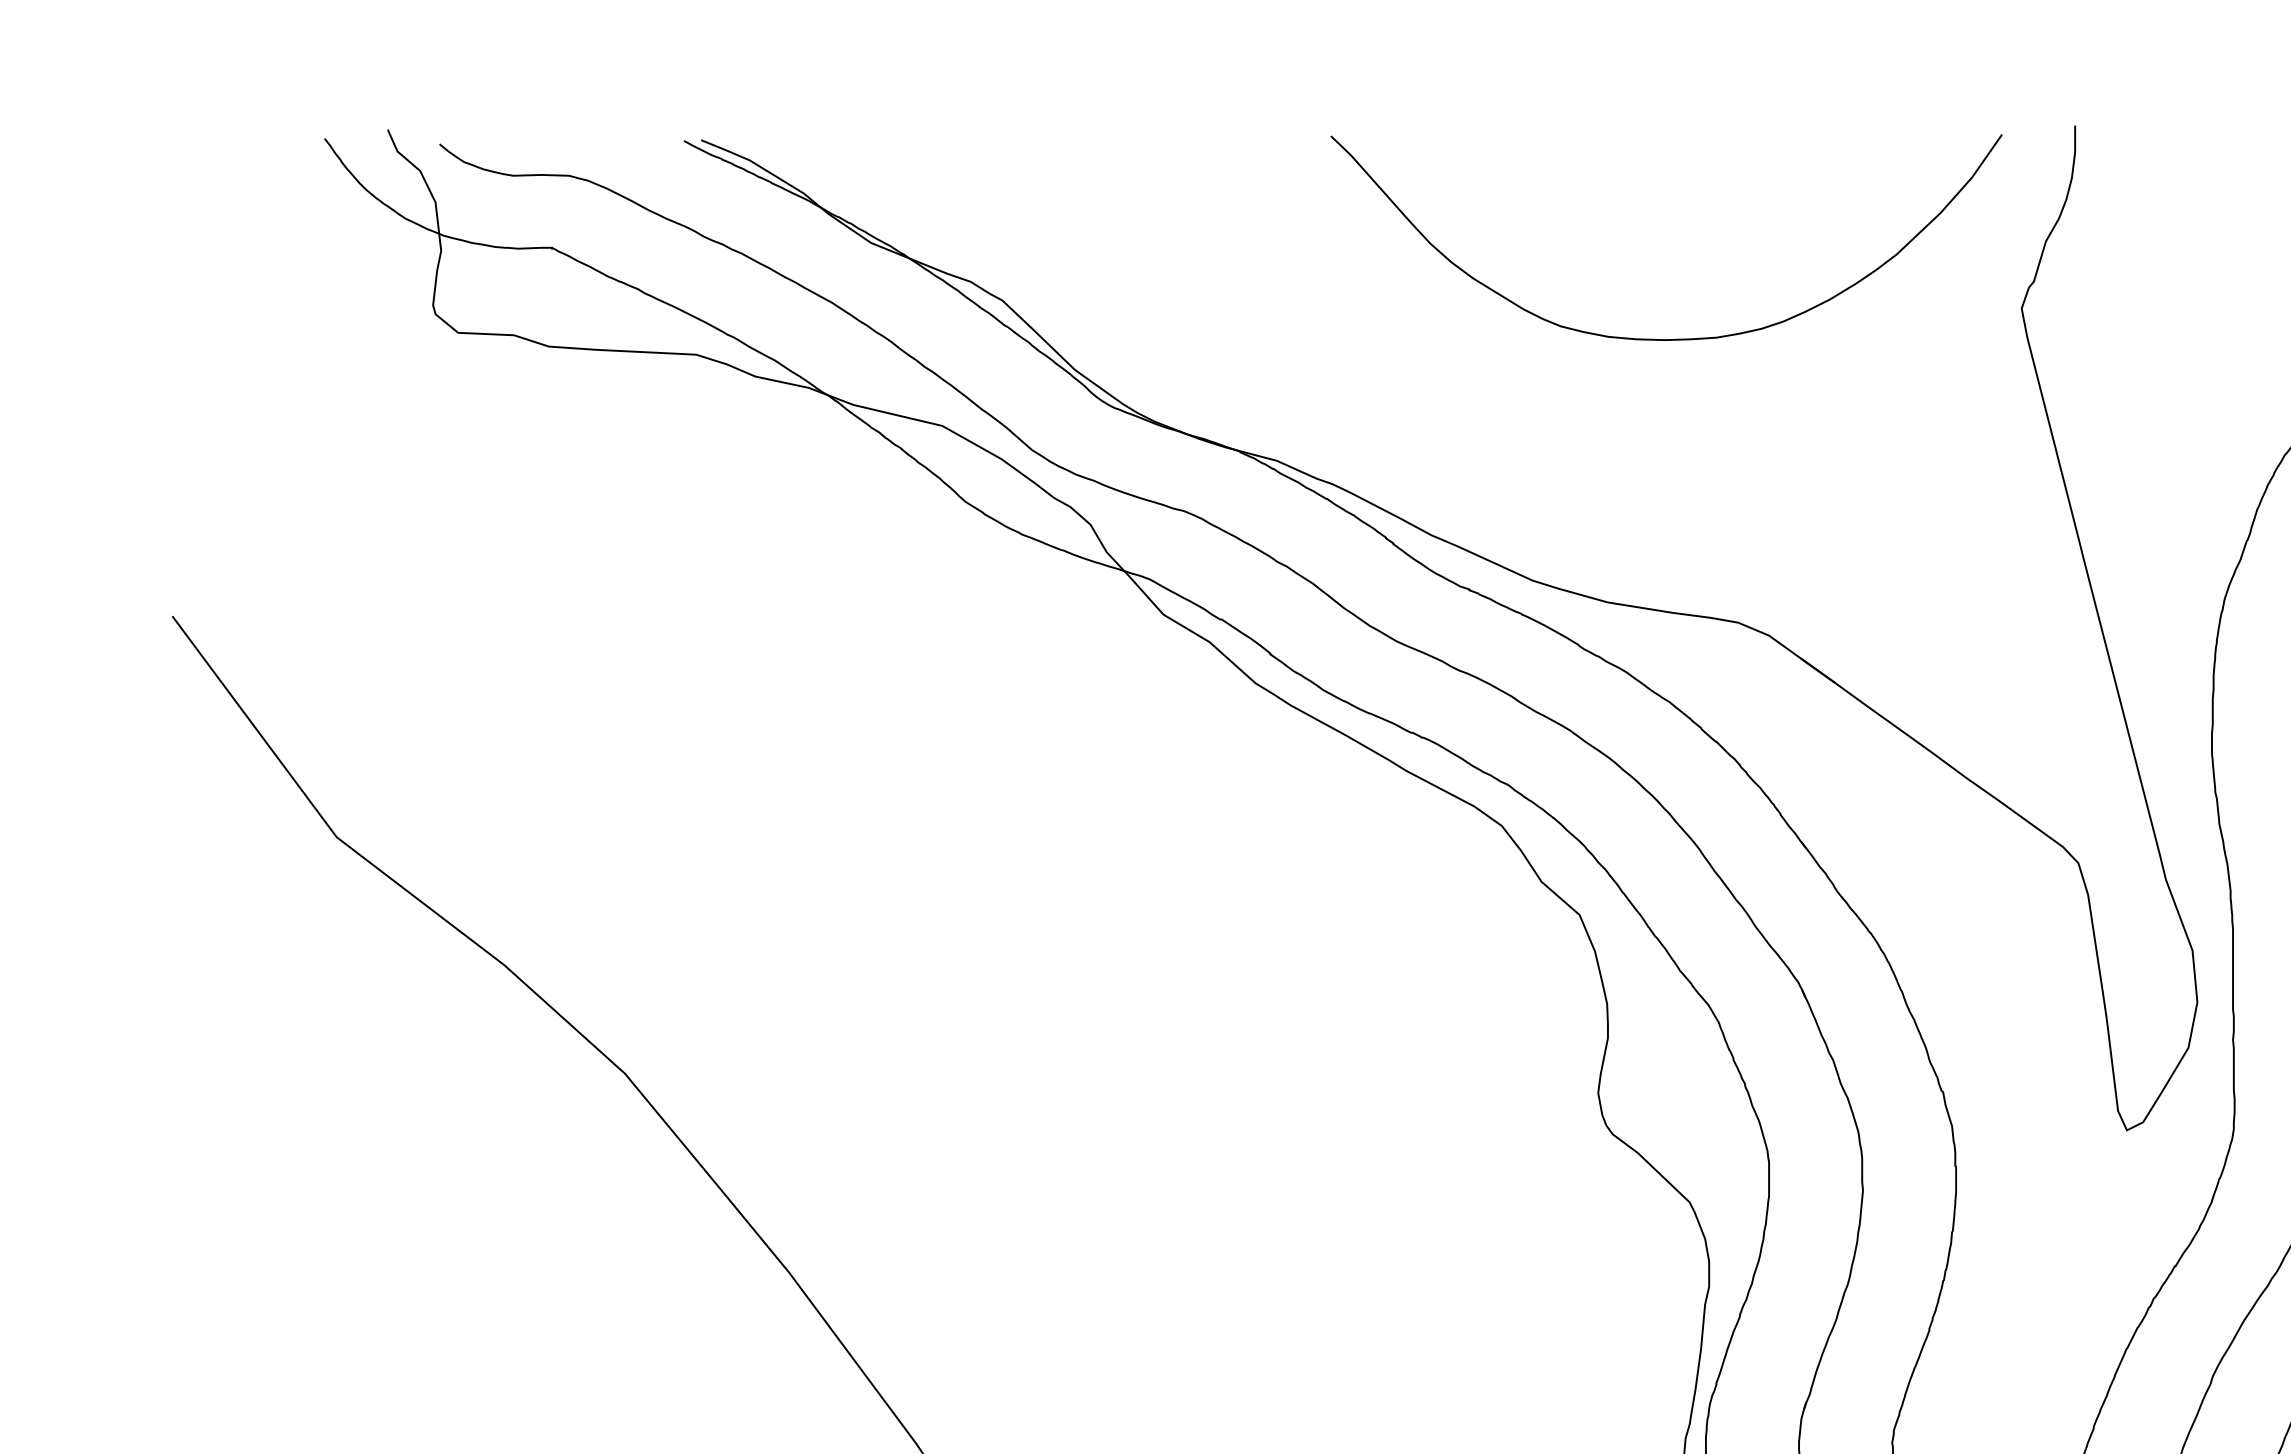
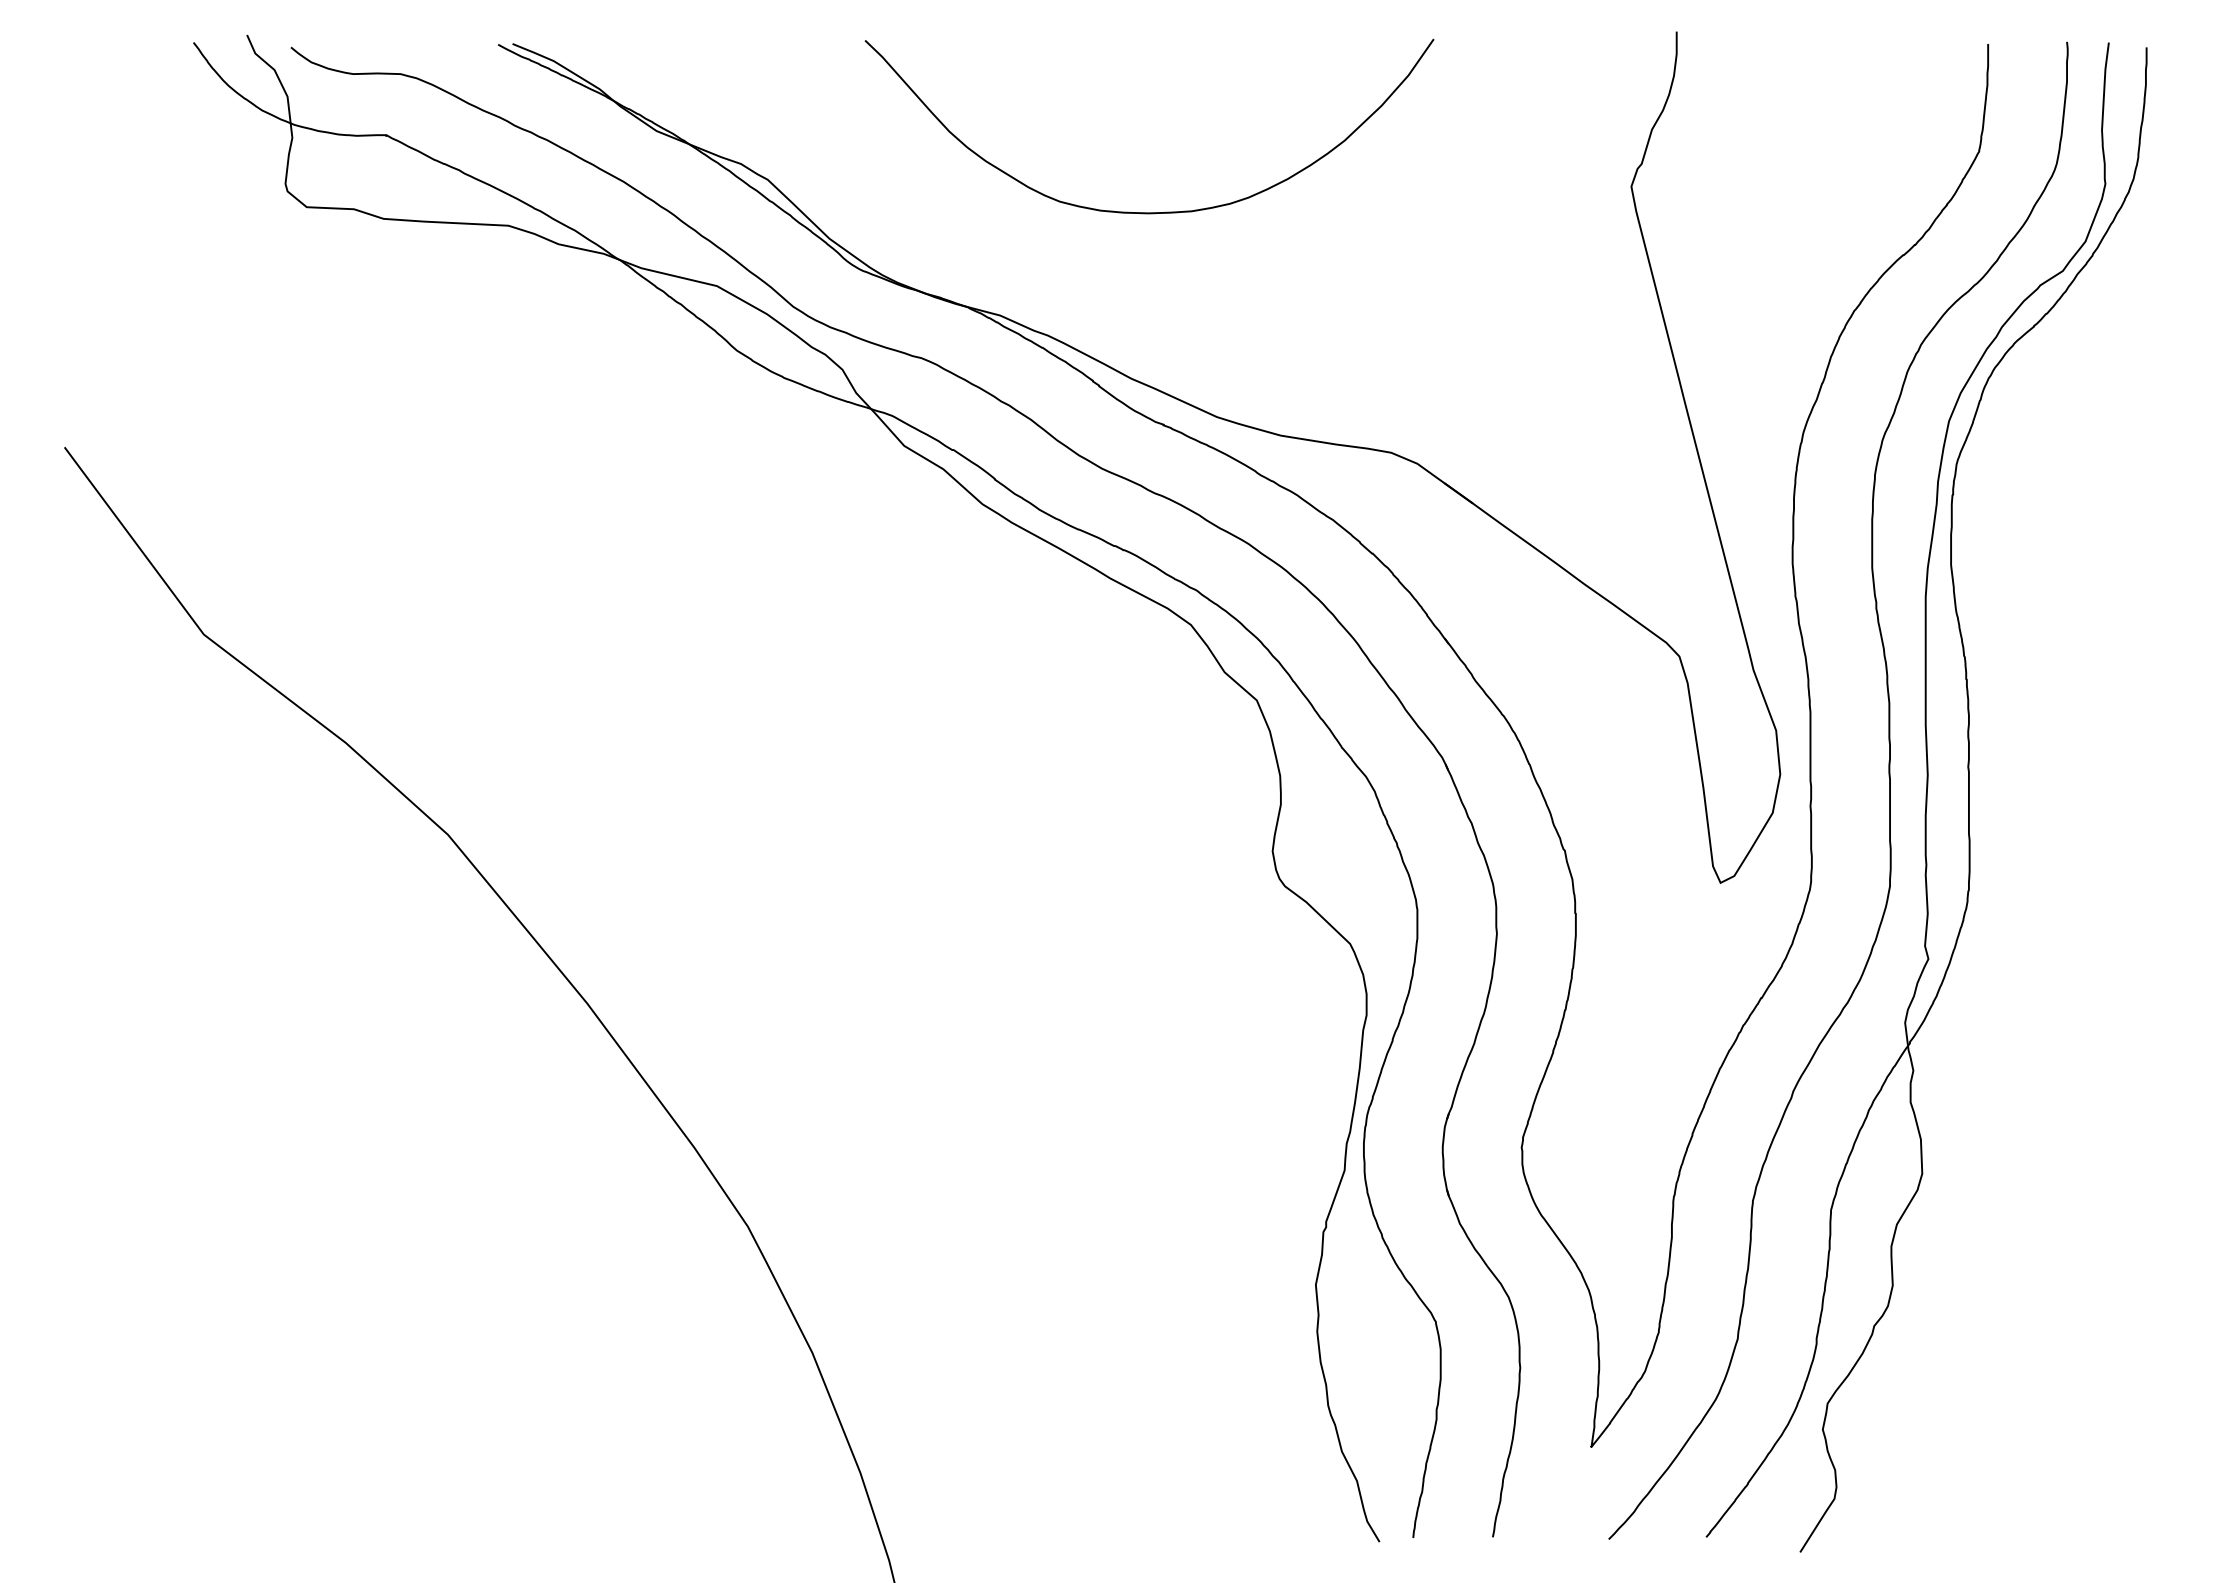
curve: (1666, 339) -> (1149, 212), moved

